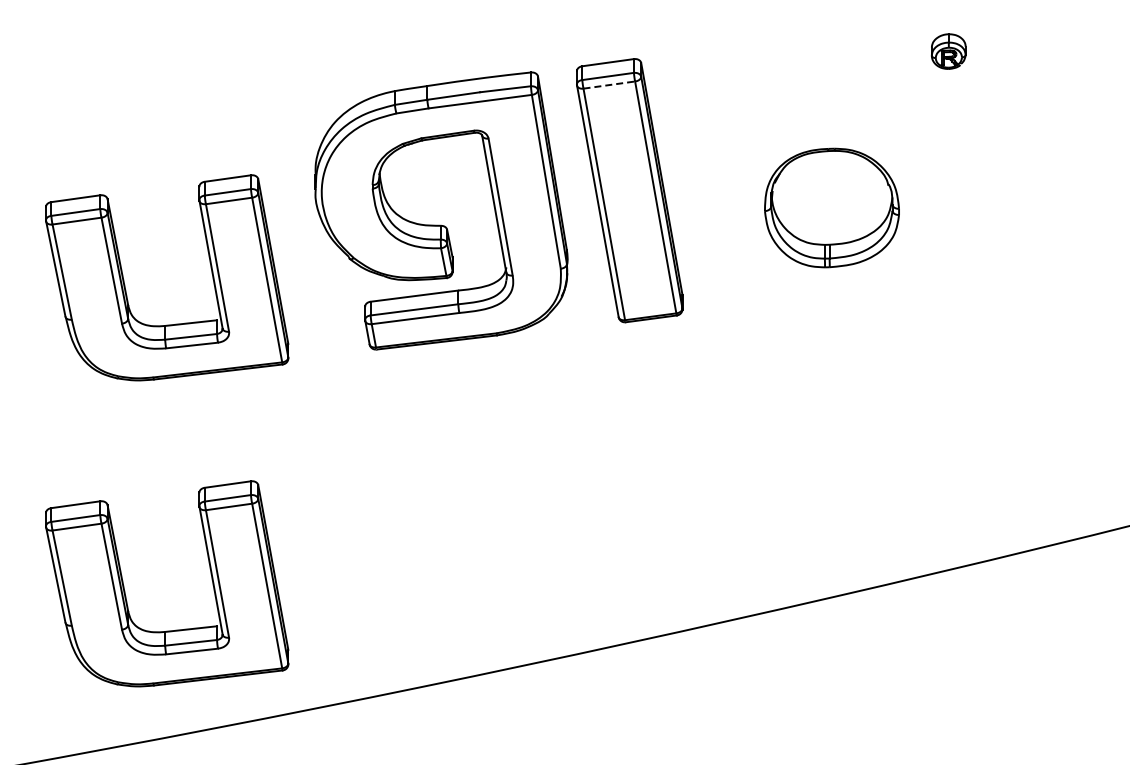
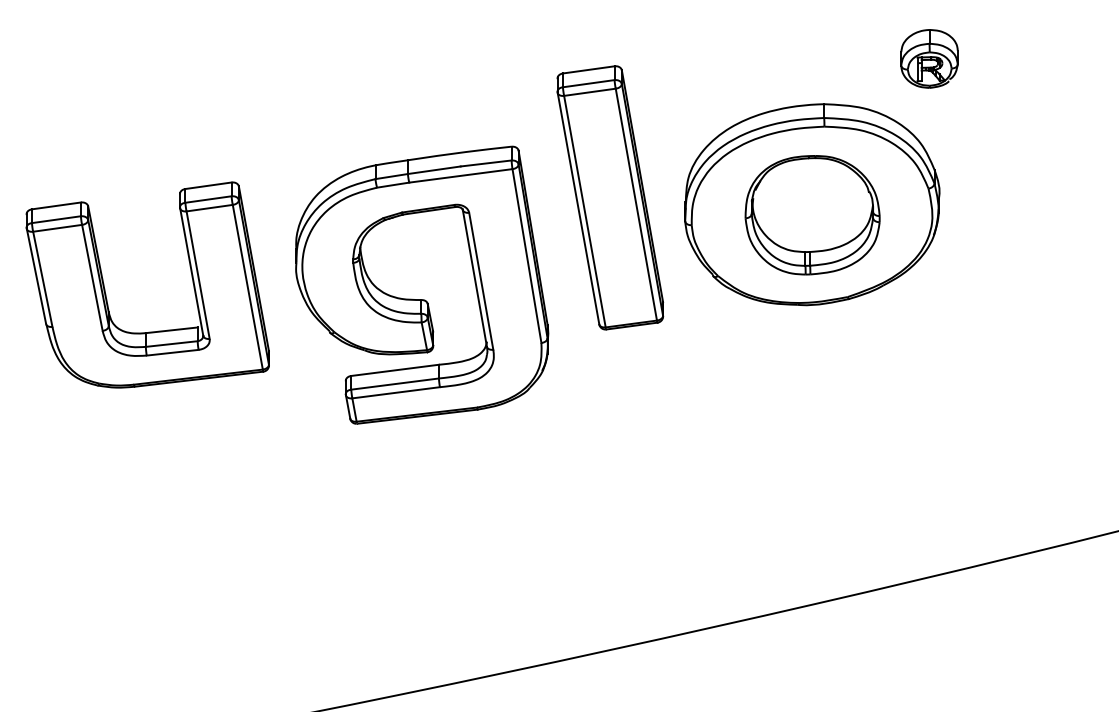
part: (948, 51) -> (929, 58), size x1.67
line: (609, 85) -> (590, 92), dashed -> solid
part: (831, 197) -> (812, 204), added
part: (441, 224) -> (422, 298), moved
part: (125, 590) -> (106, 597), removed

